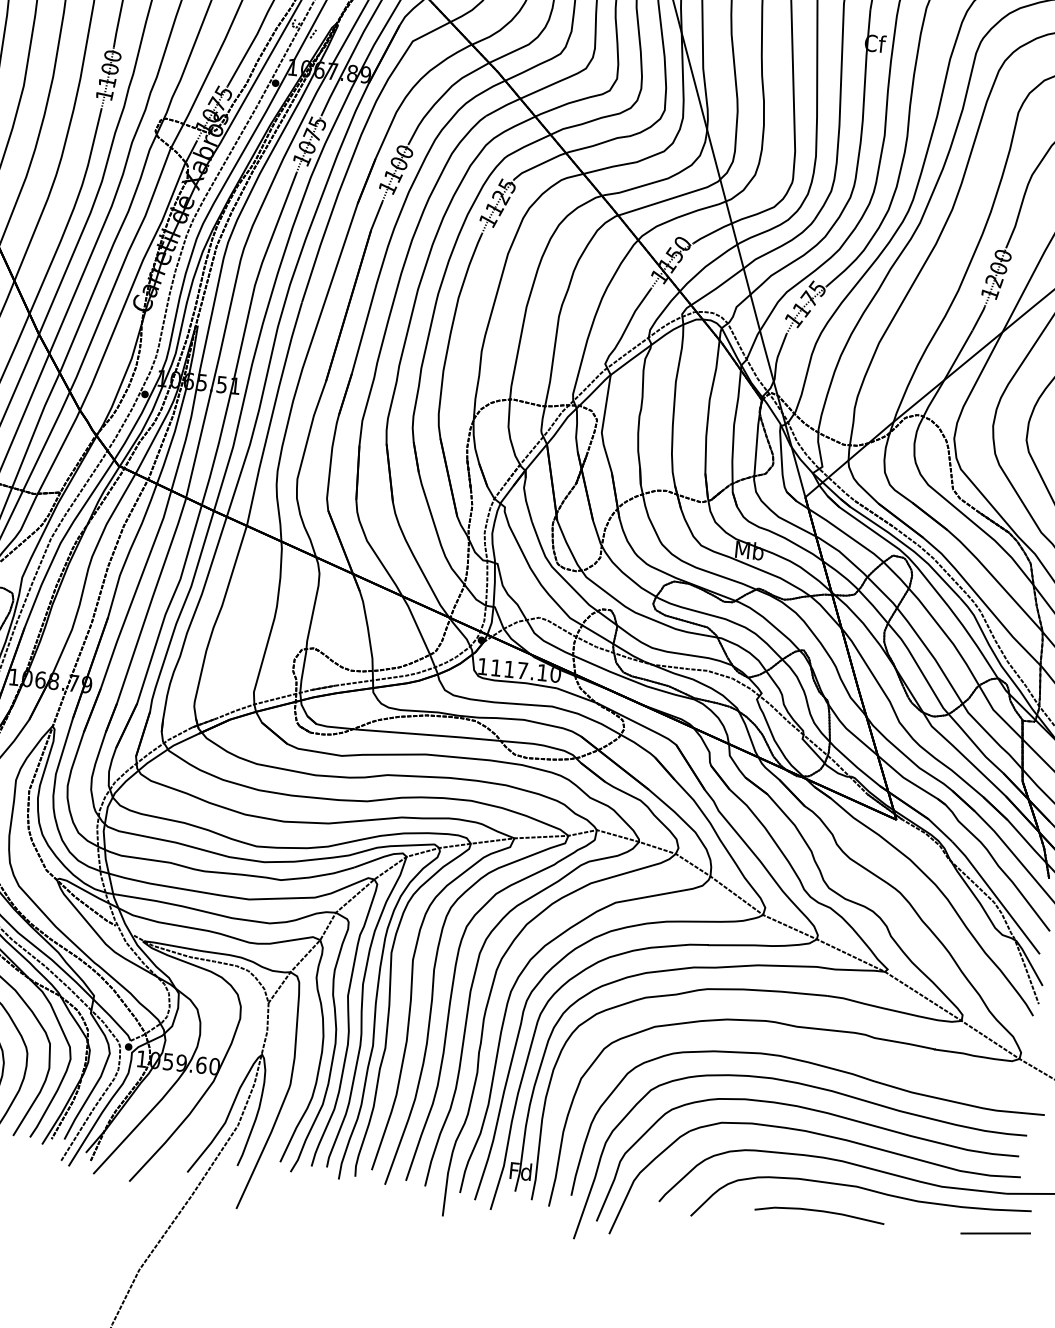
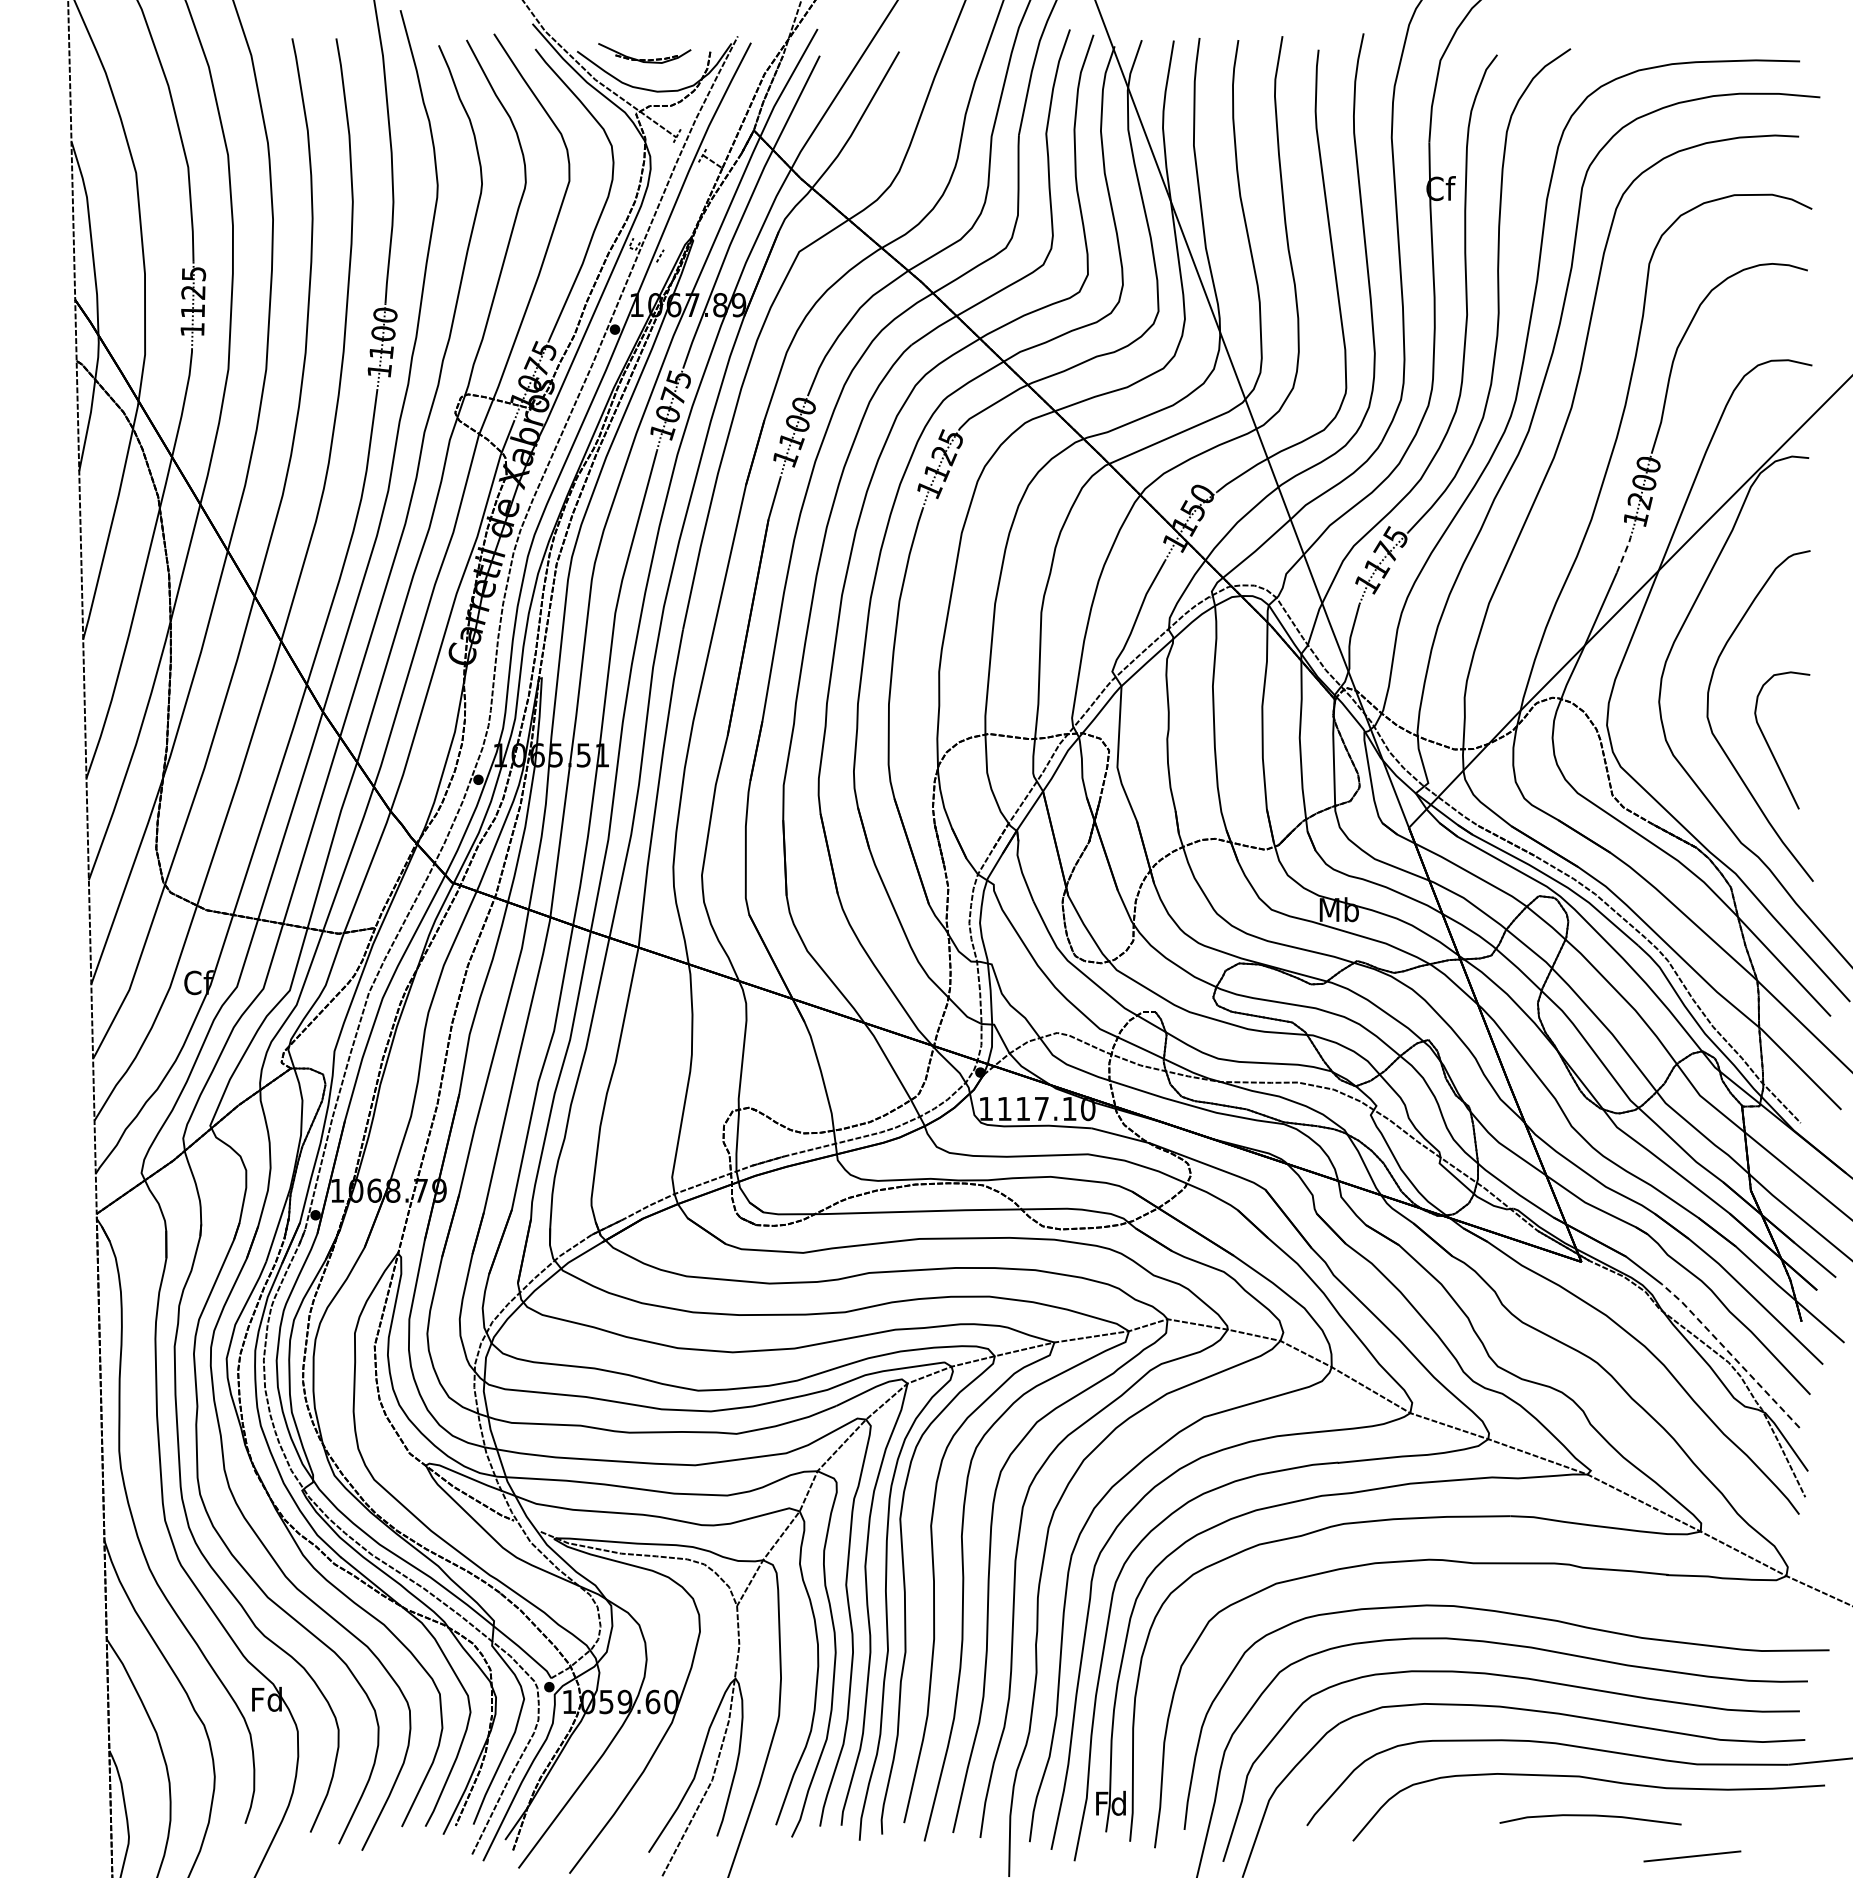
line: (979, 318) -> (1624, 554), solid -> dashed
line: (996, 896) -> (1731, 1354), solid -> dashed
curve: (819, 1211) -> (1590, 1816), moved
line: (995, 1233) -> (1692, 1856), moved

